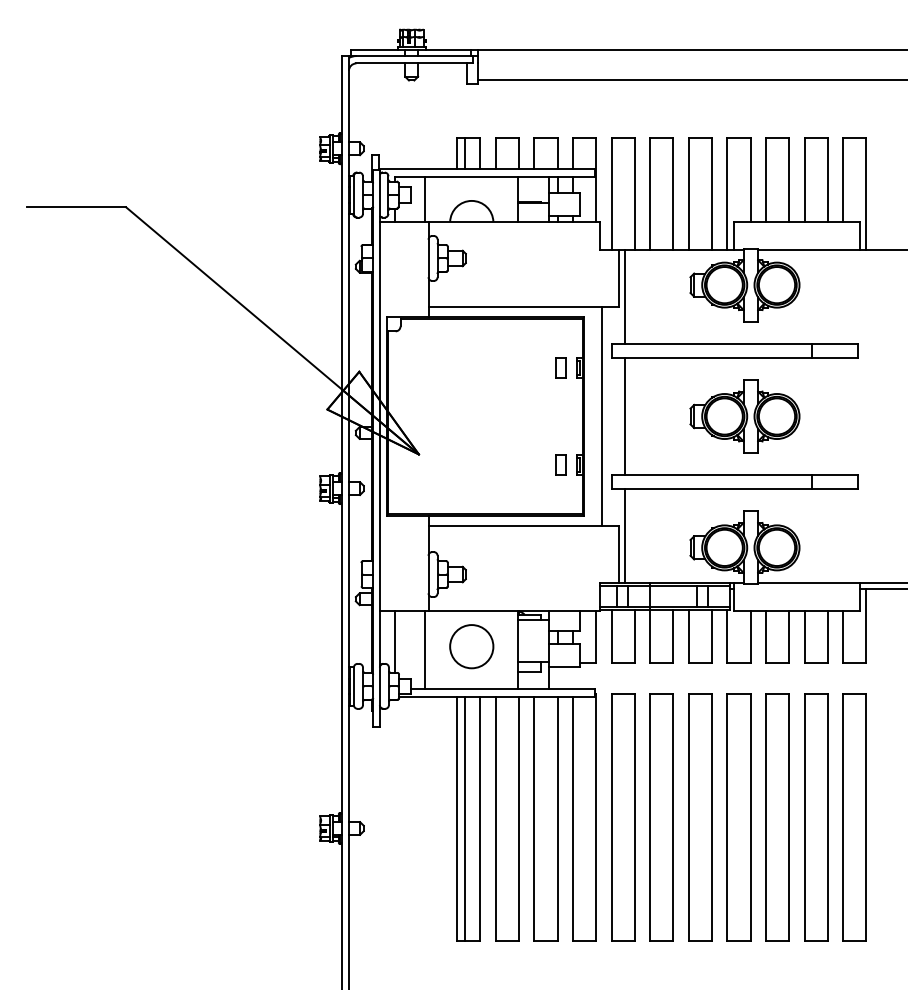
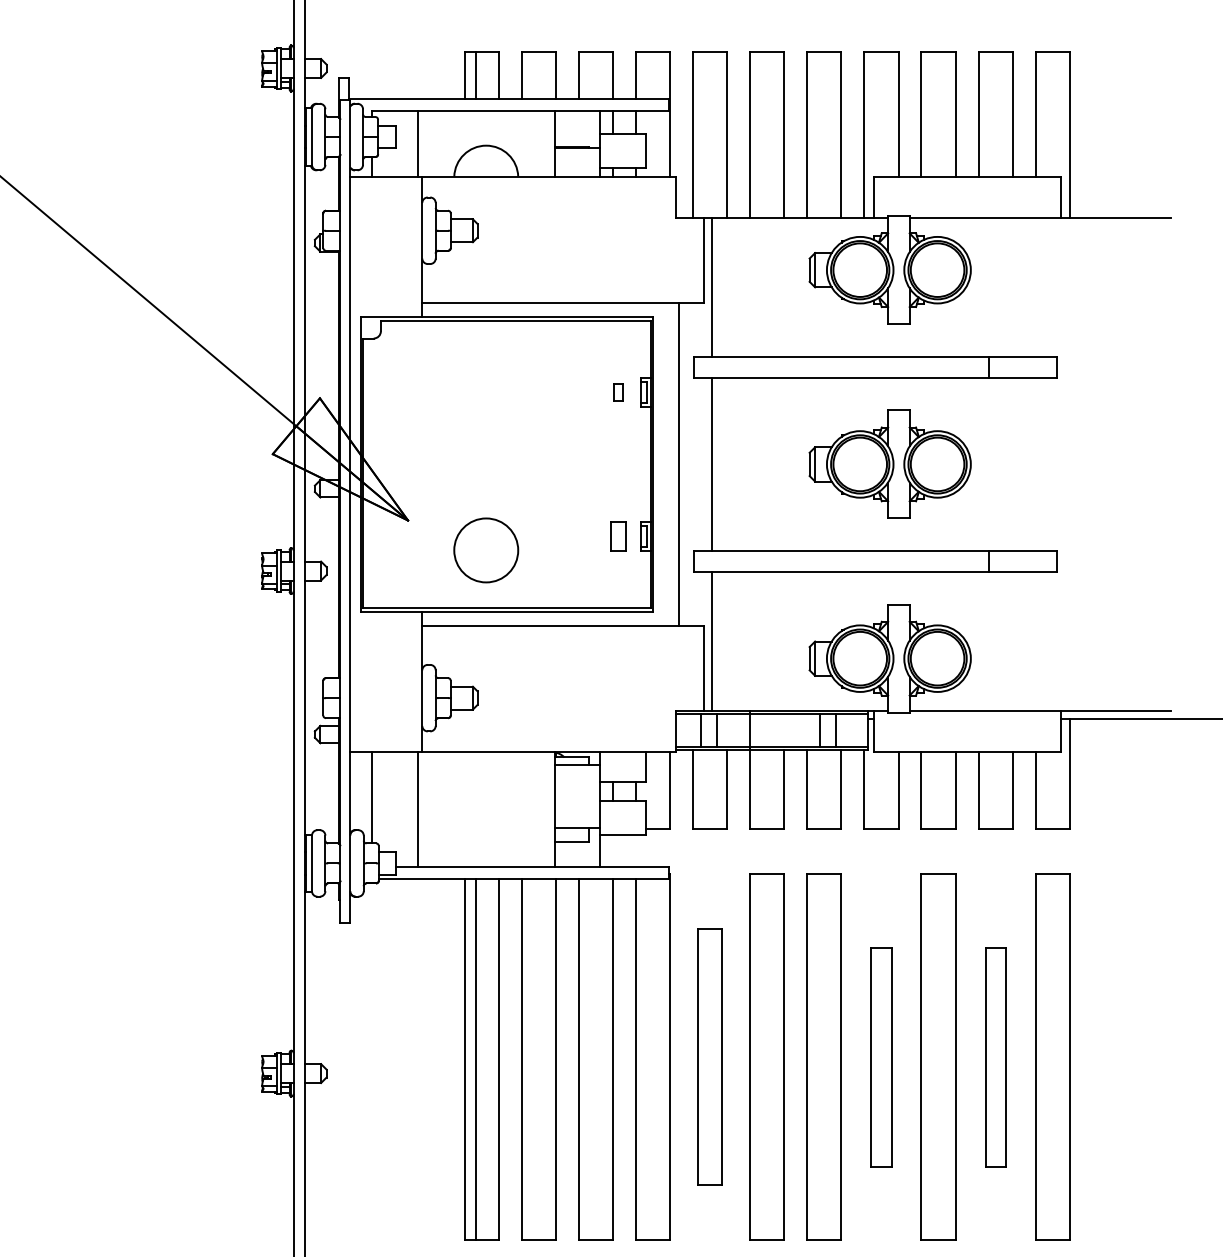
part: (560, 367) -> (617, 391), size x0.6
circle: (471, 646) -> (485, 550), moved
part: (623, 817) -> (710, 1057), size x0.7
part: (738, 817) -> (880, 1057), size x0.6
part: (816, 817) -> (995, 1057), size x0.6

